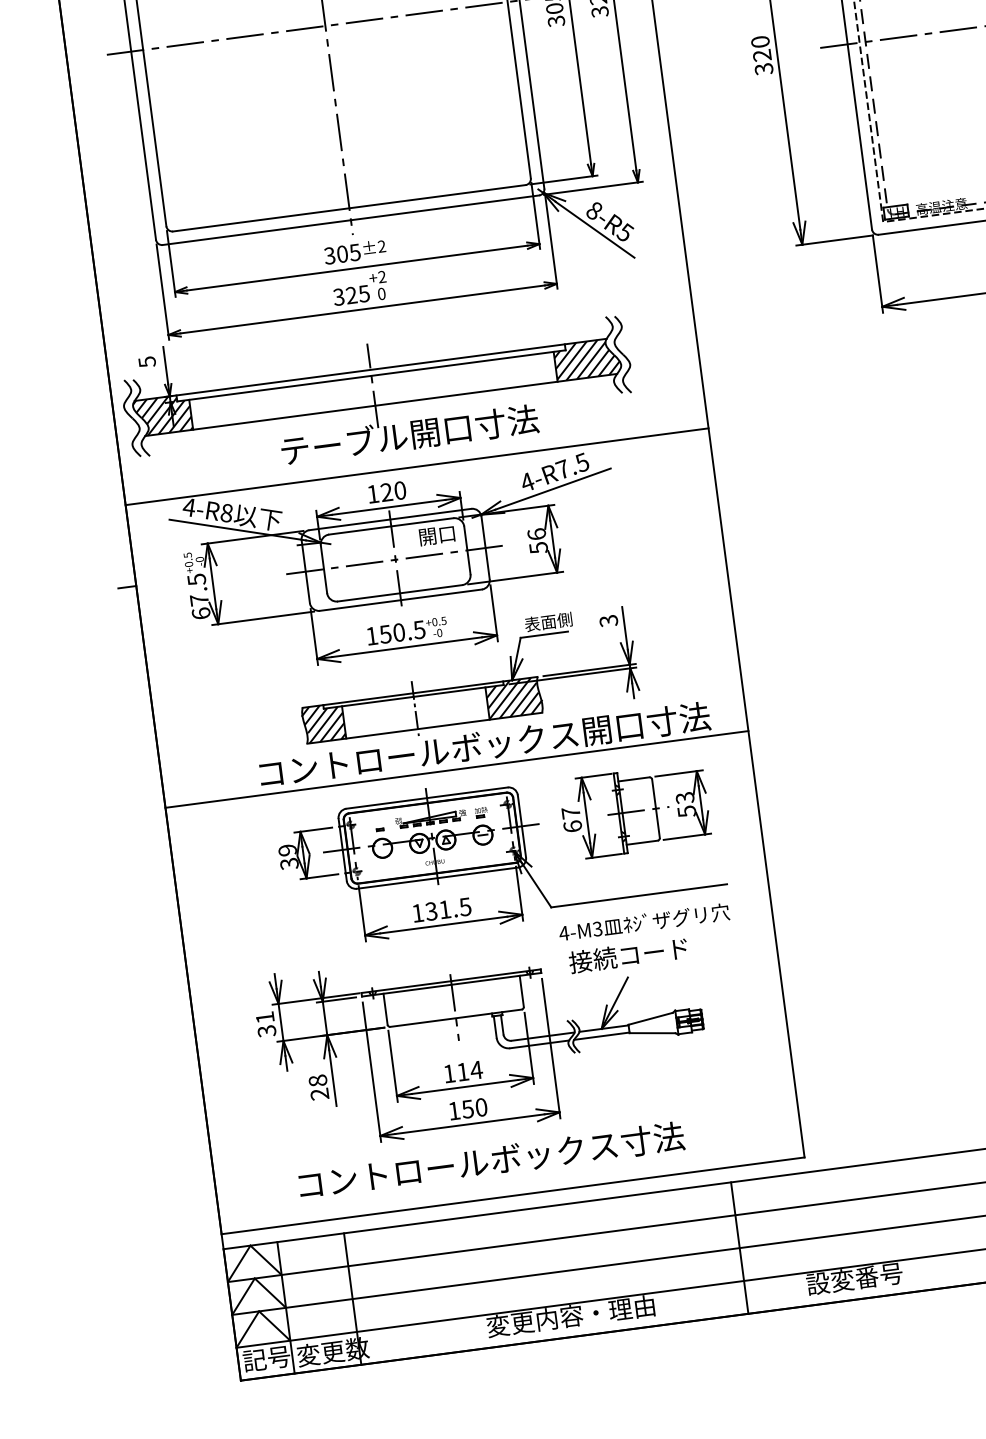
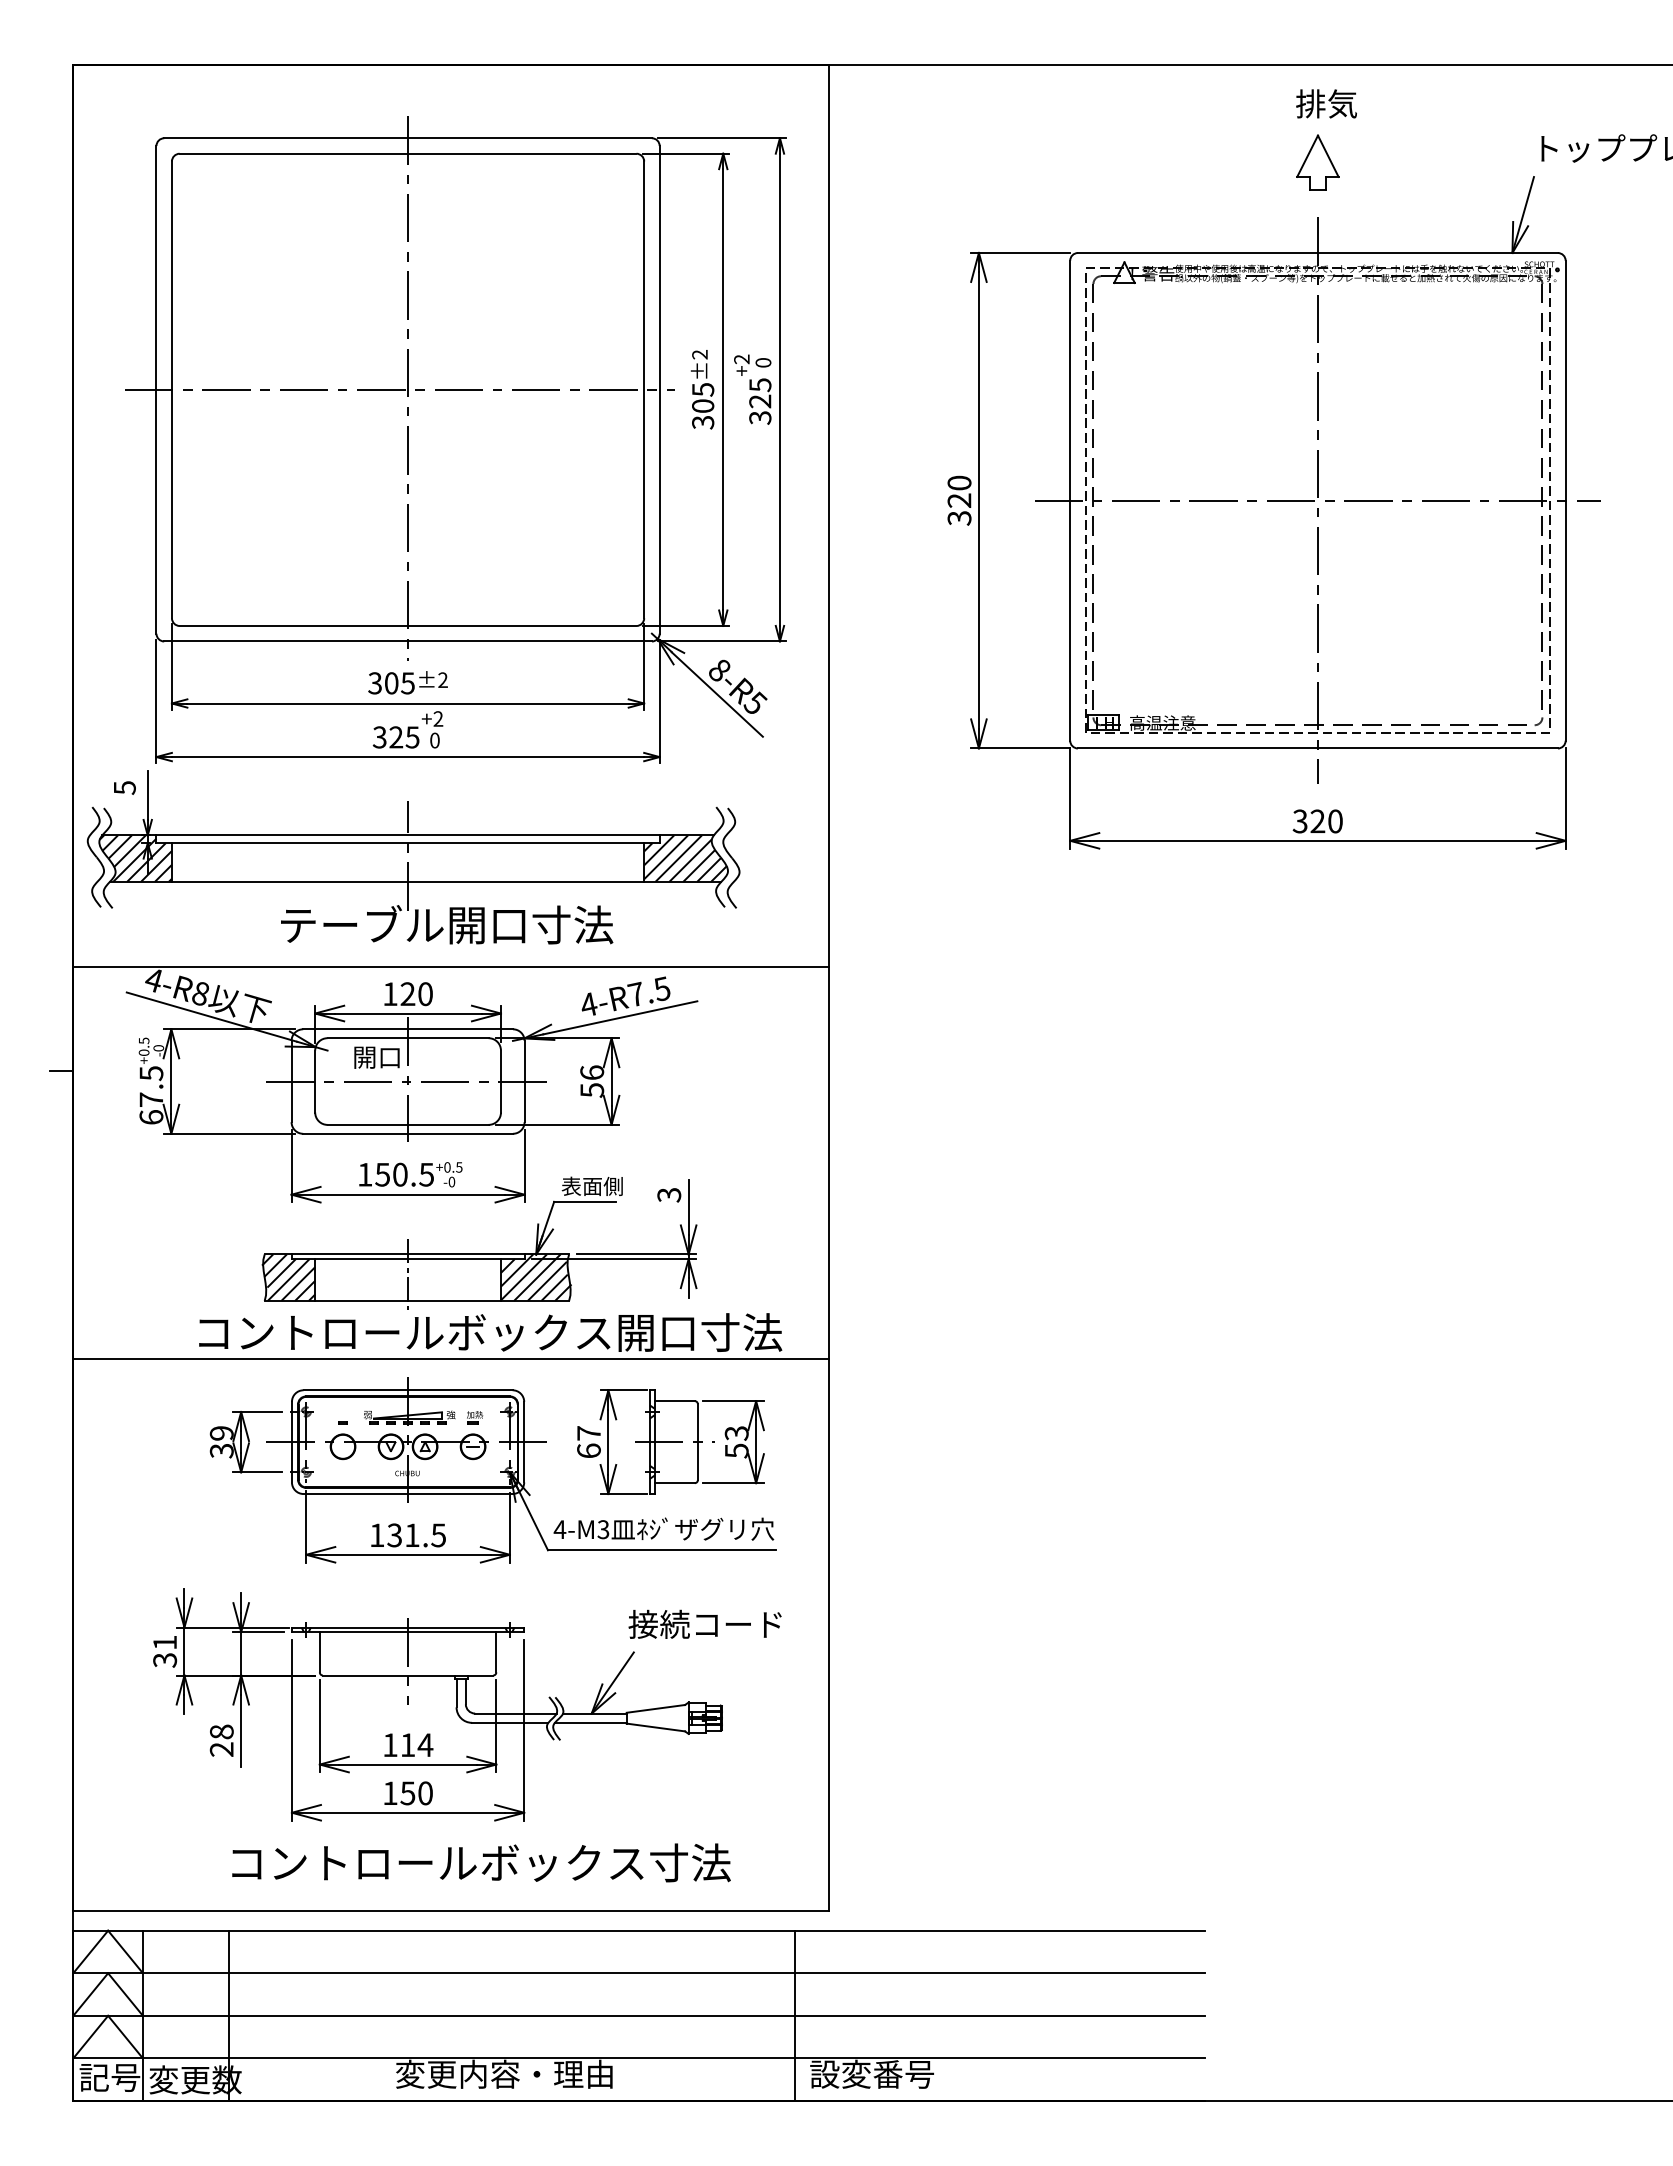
text: (436, 535) -> (376, 1057), moved
text: (643, 922) -> (663, 1528), moved
text: (627, 954) -> (704, 1623), moved
text: (491, 1160) -> (481, 1862), moved
line: (739, 1247) -> (794, 2015), moved

